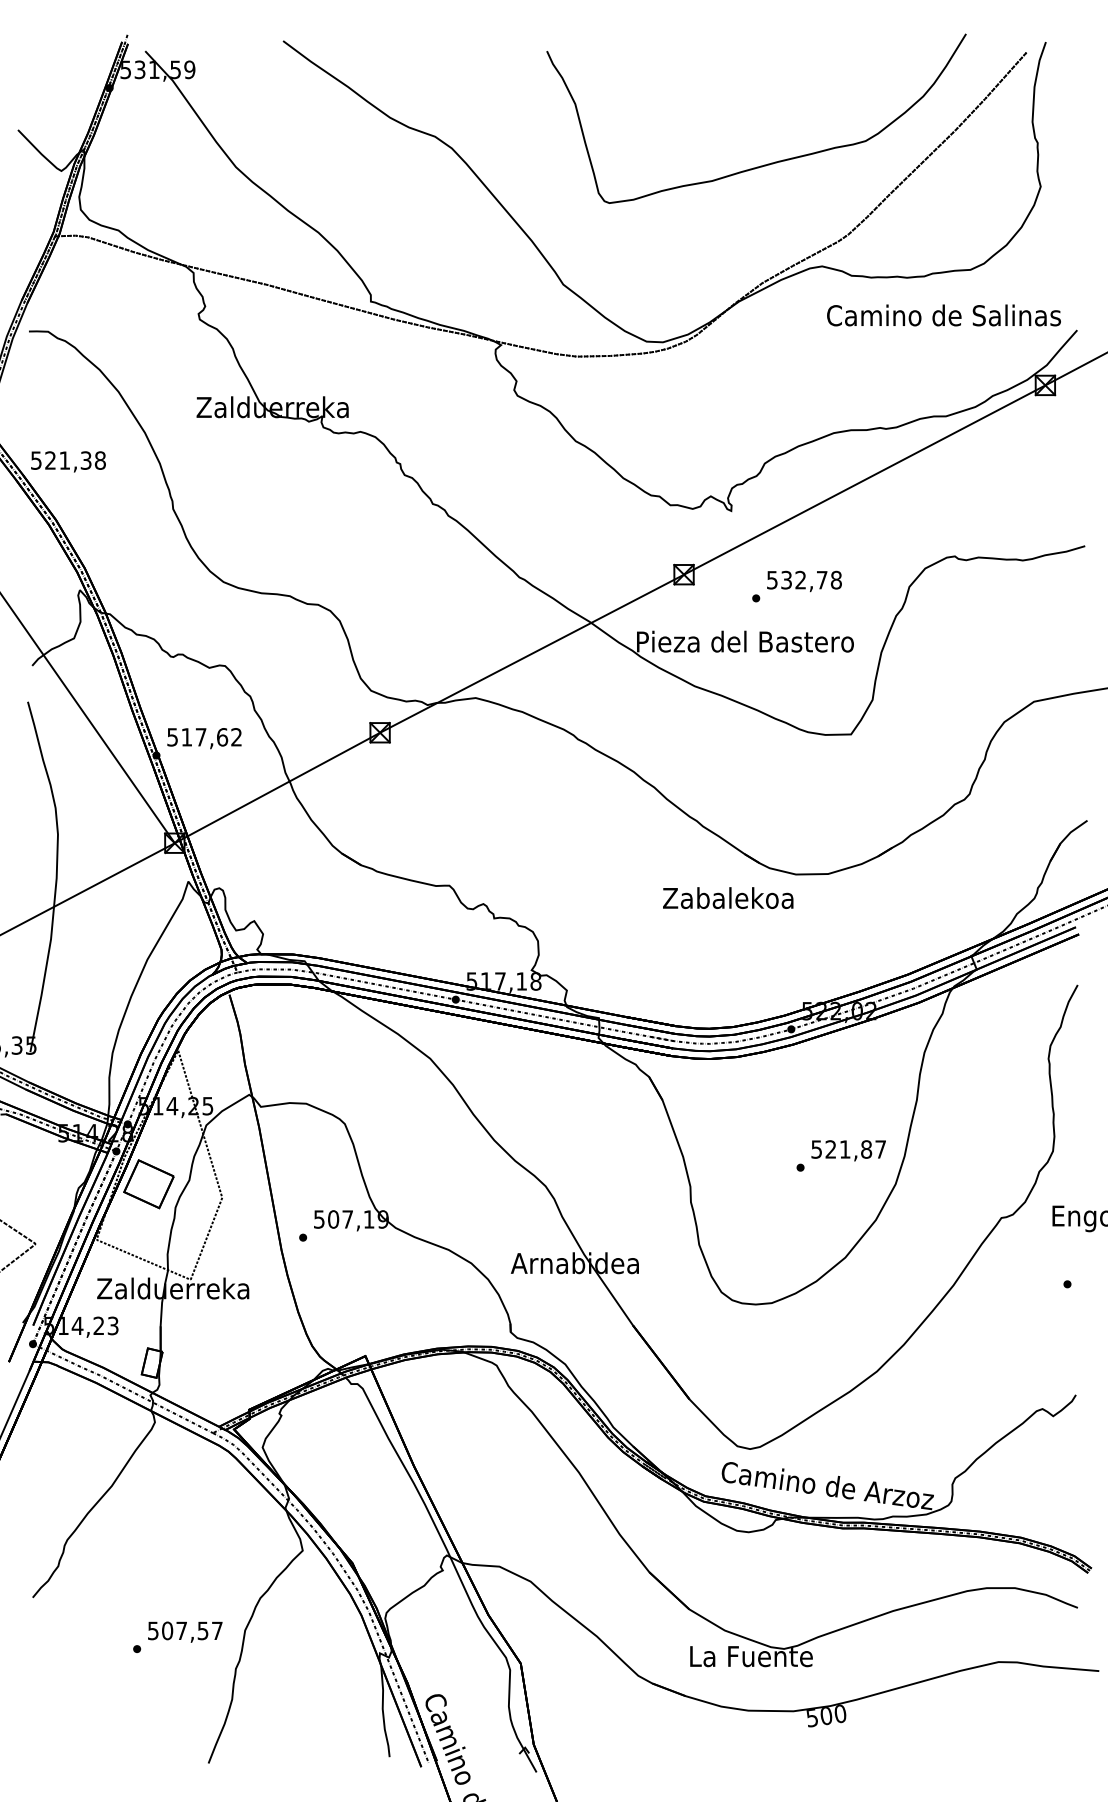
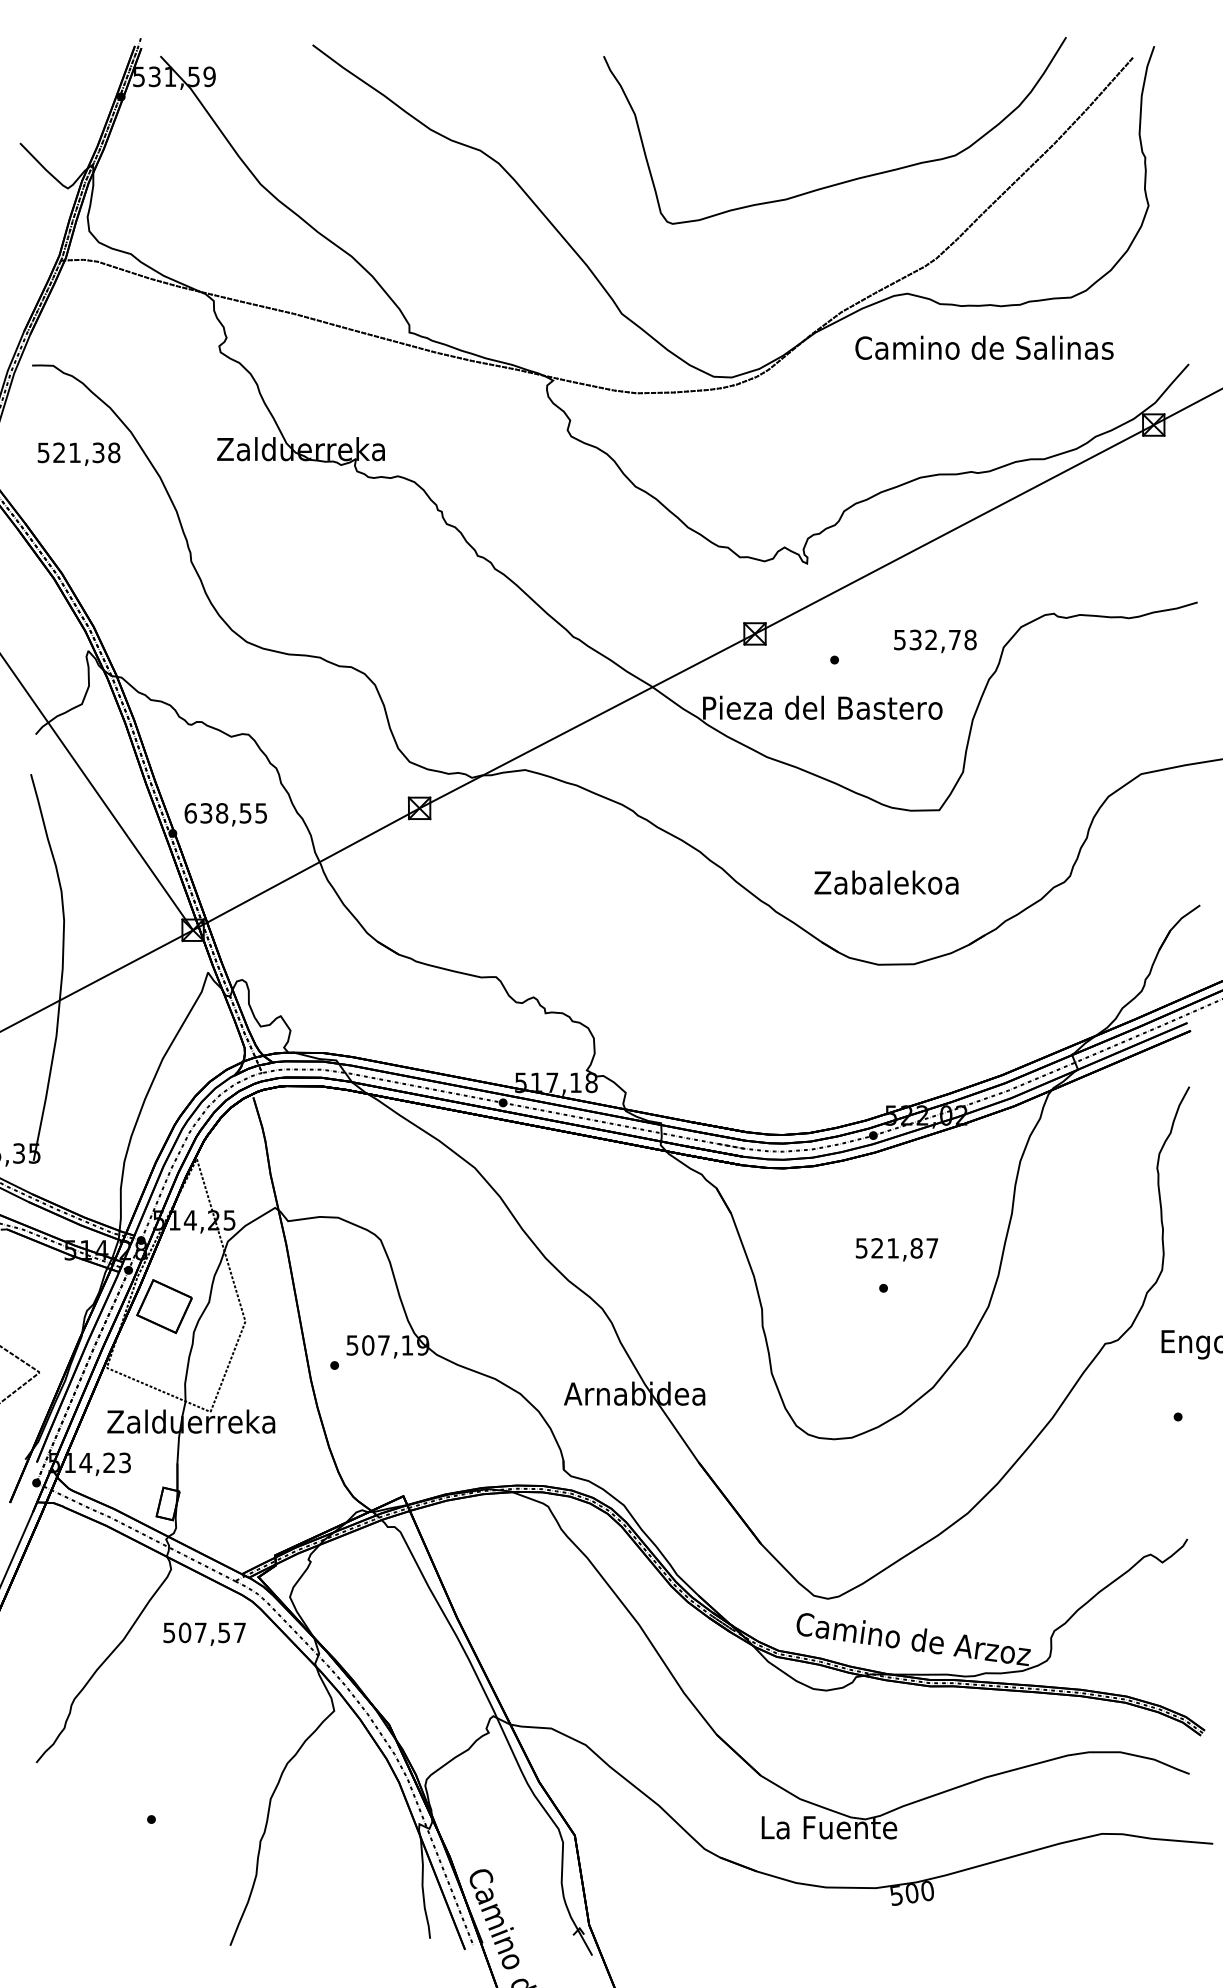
text: (943, 315) -> (983, 347), moved
text: (68, 461) -> (79, 453), moved
text: (804, 581) -> (935, 641), moved
text: (204, 737) -> (225, 813), 517,62 -> 638,55
text: (728, 897) -> (886, 881), moved
text: (848, 1150) -> (896, 1249), moved
text: (185, 1631) -> (204, 1633), moved

